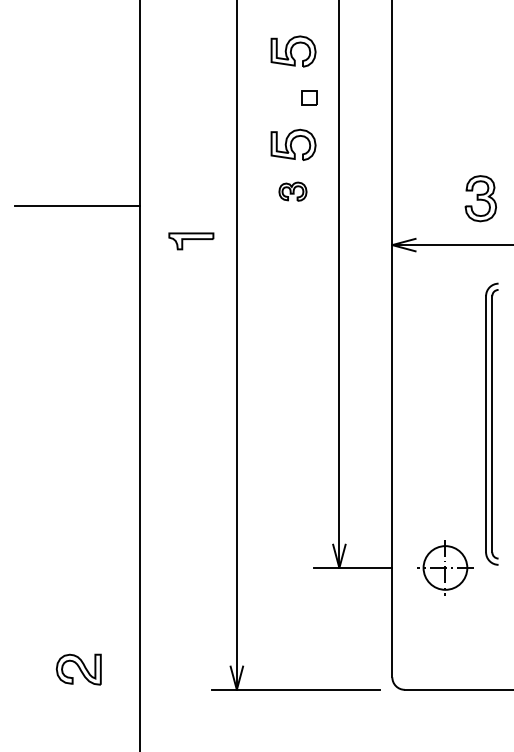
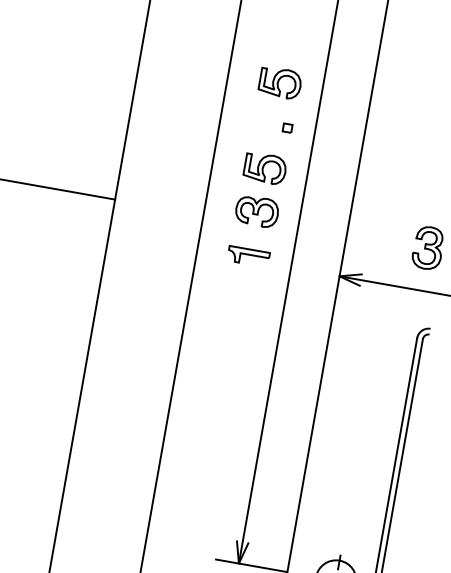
part: (309, 97) -> (287, 127), size x0.62
part: (292, 191) -> (256, 211), size x1.67
part: (191, 241) -> (248, 256), moved

